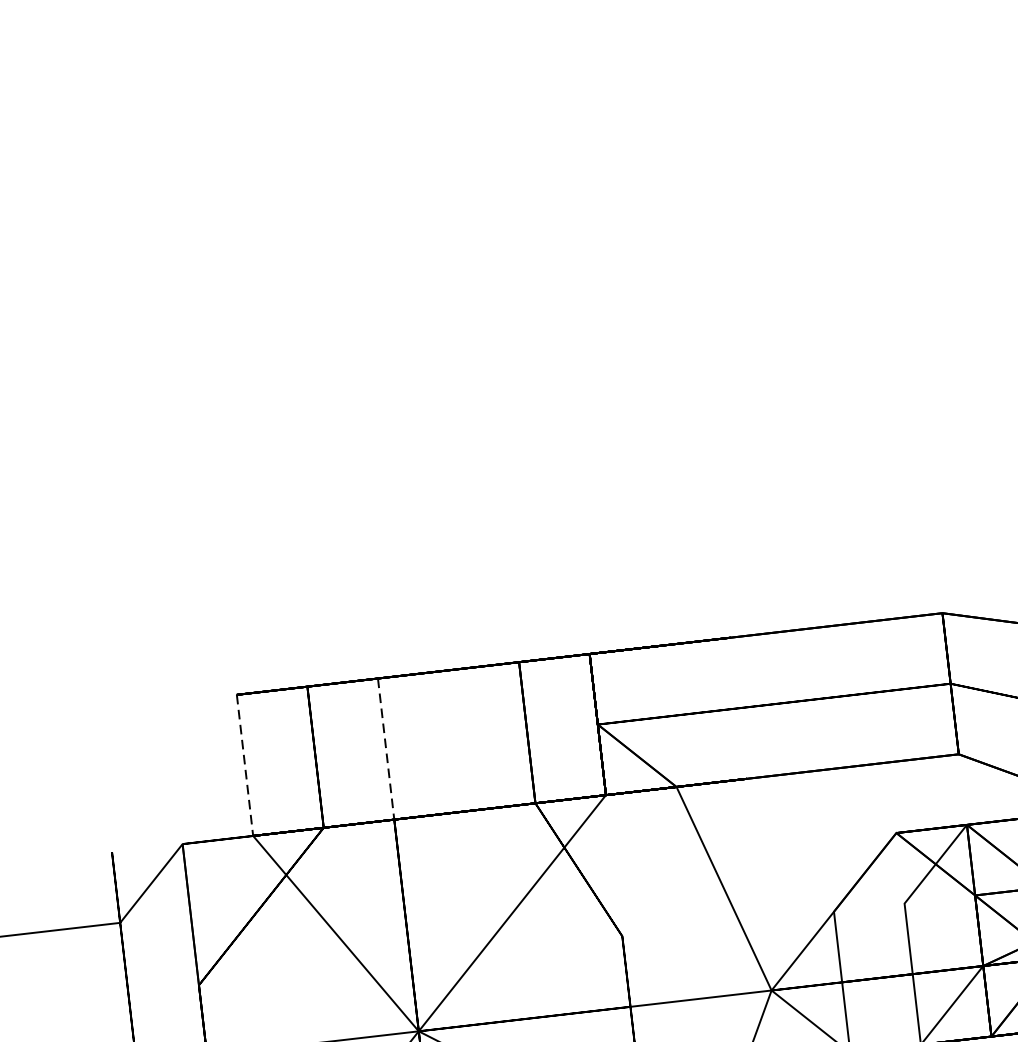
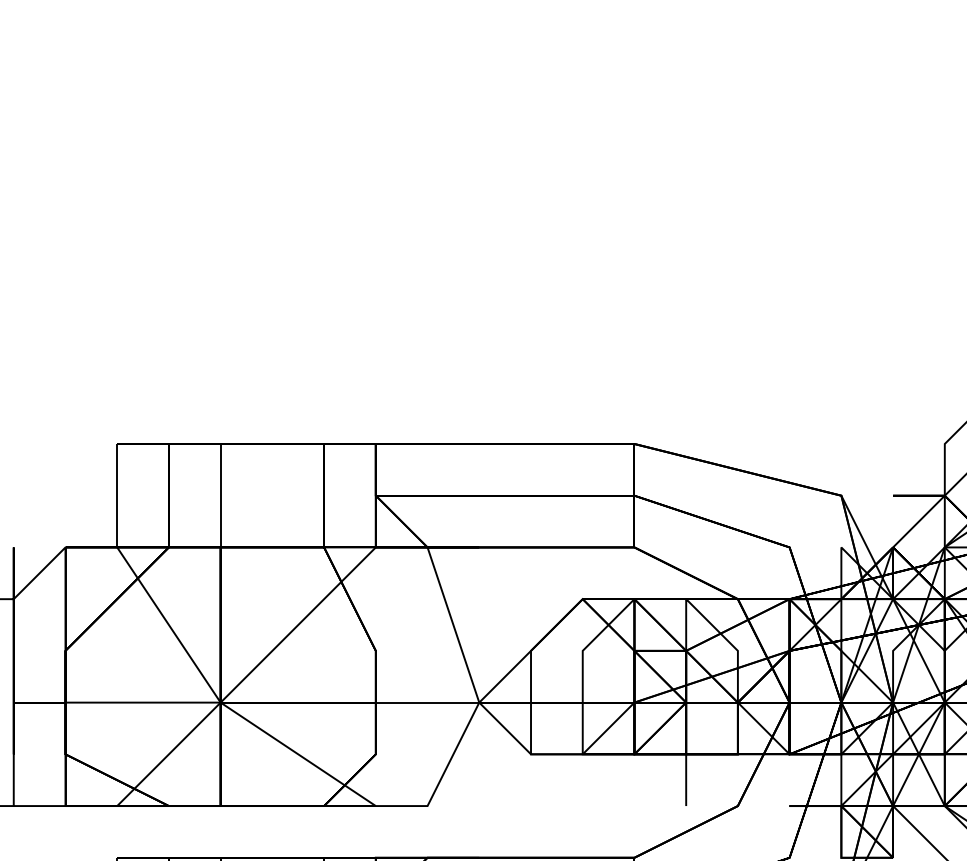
line: (385, 748) -> (220, 495), dashed -> solid
line: (245, 765) -> (117, 495), dashed -> solid

